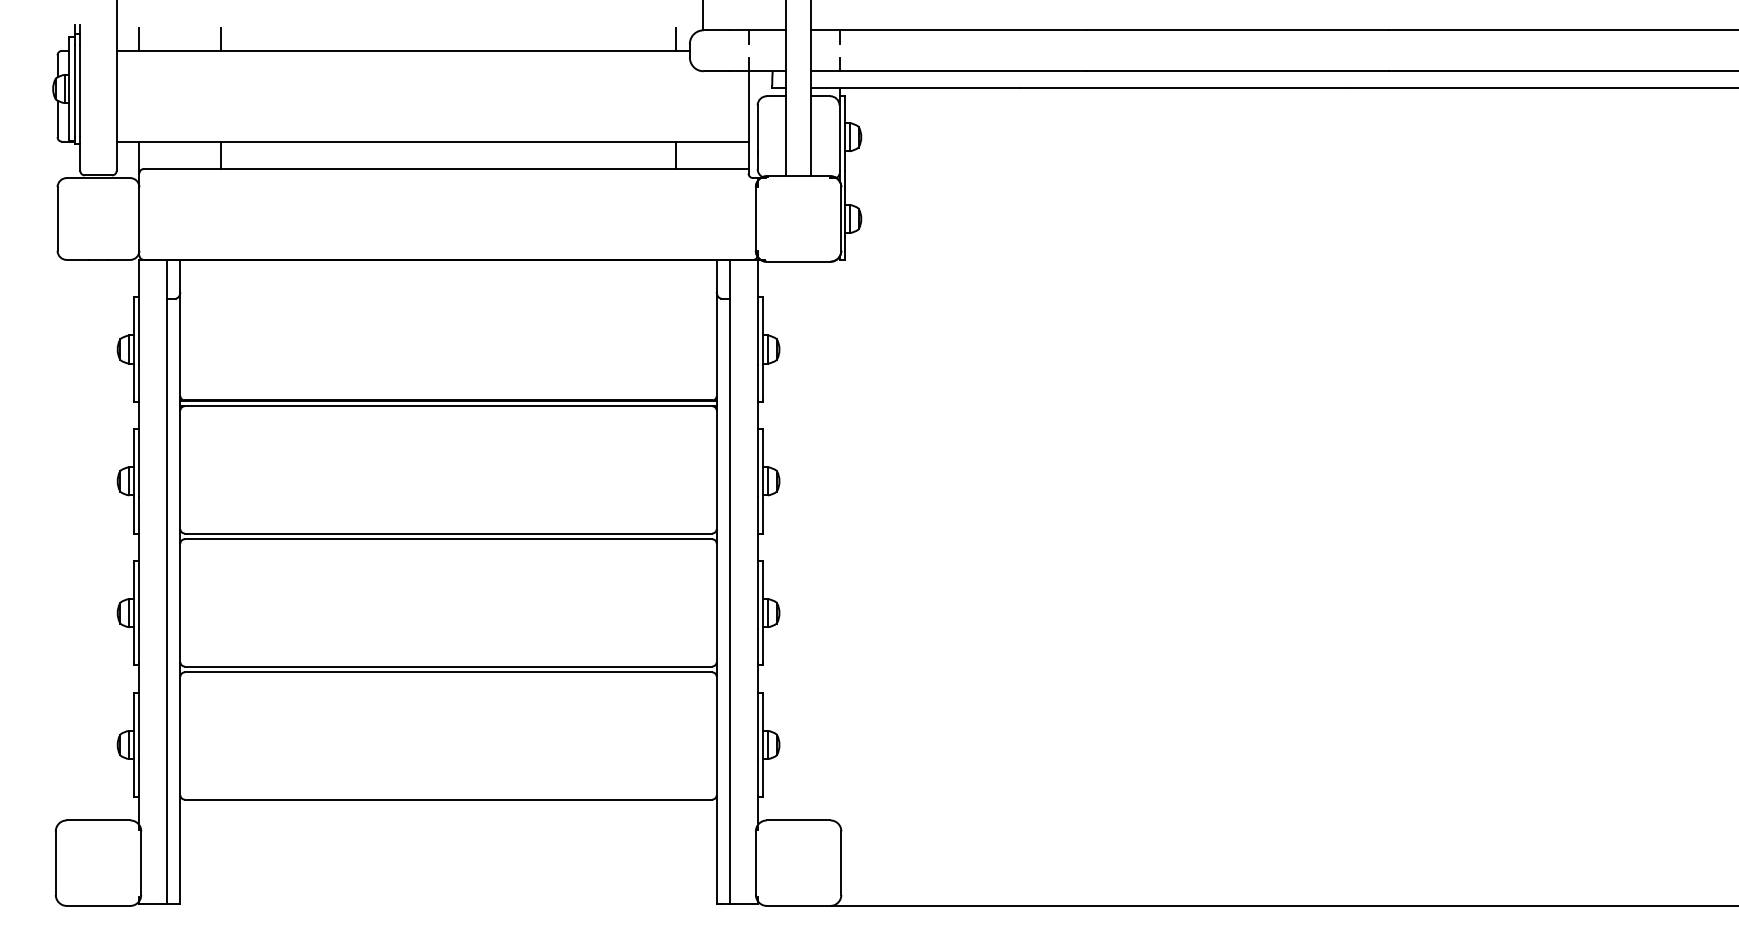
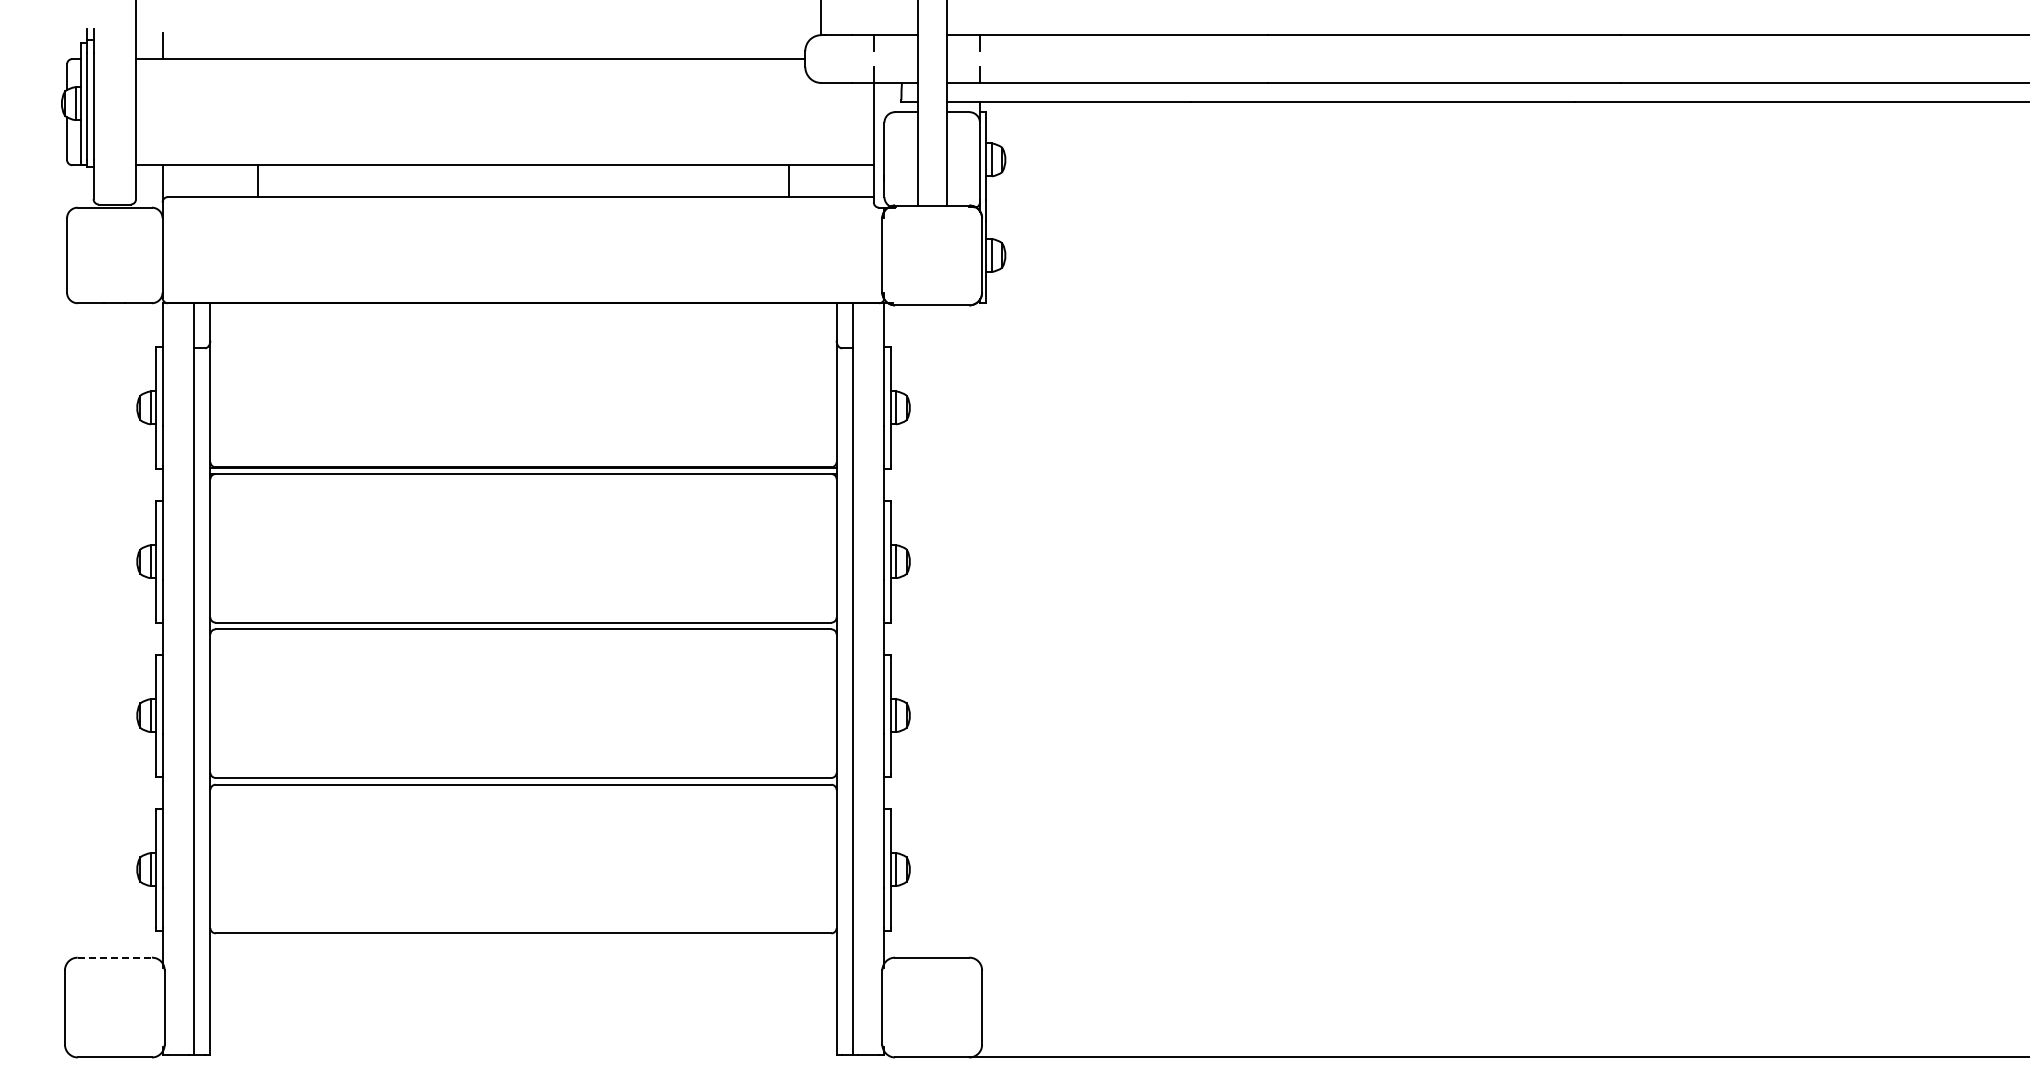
line: (221, 39) -> (258, 45), removed
line: (675, 39) -> (788, 45), removed
line: (99, 820) -> (115, 957), solid -> dashed

